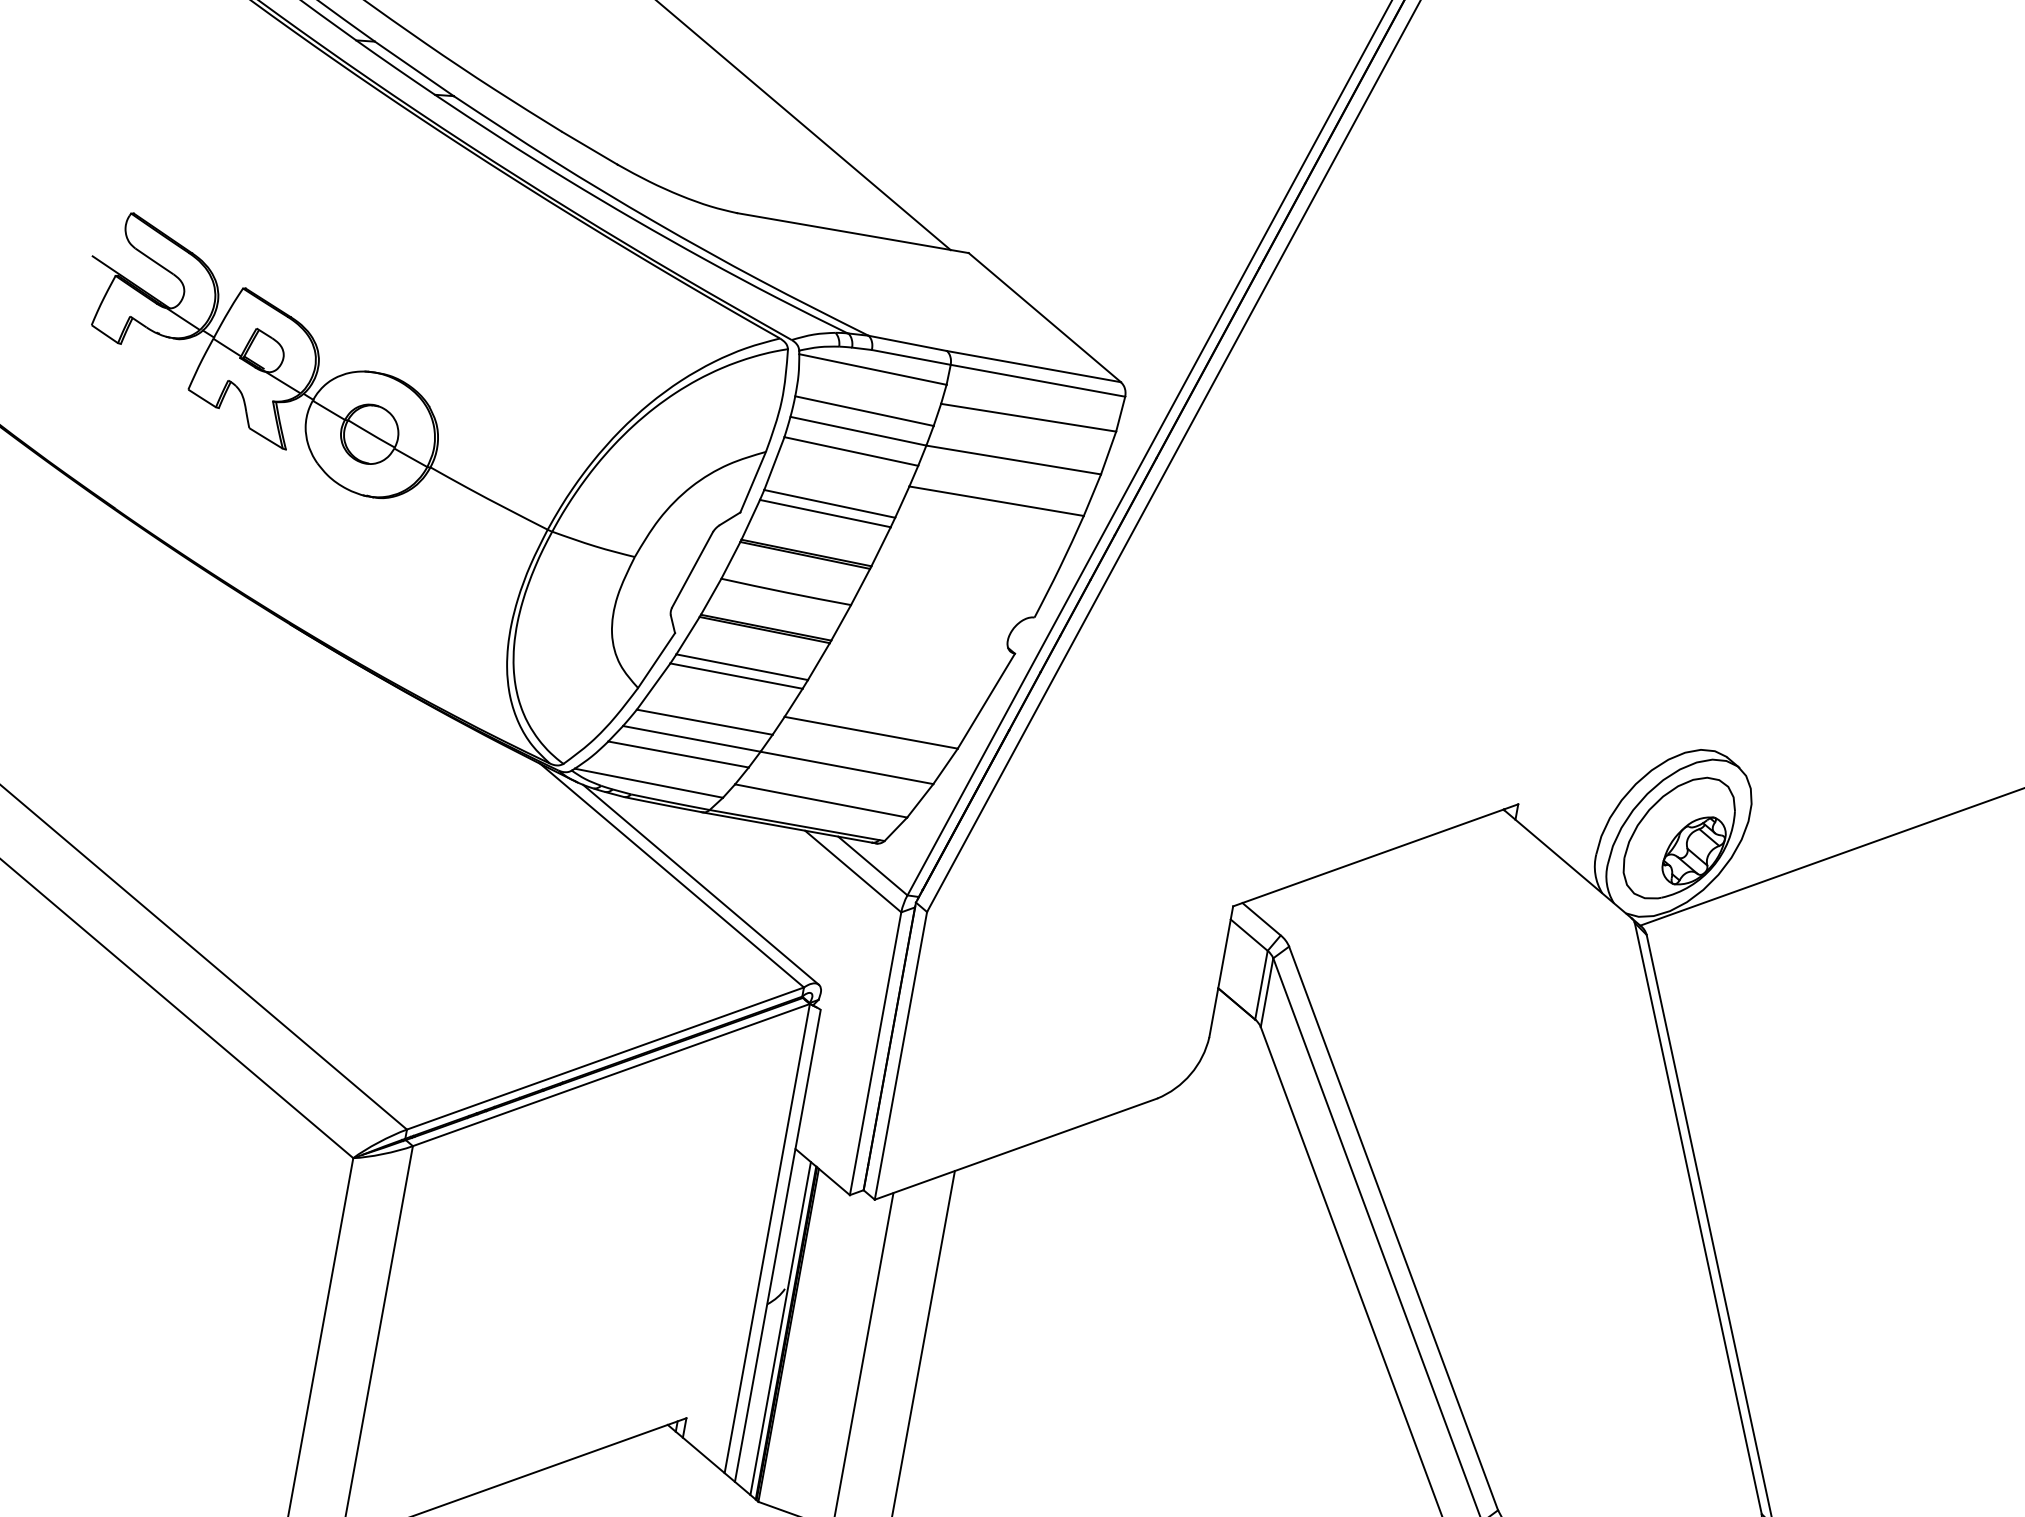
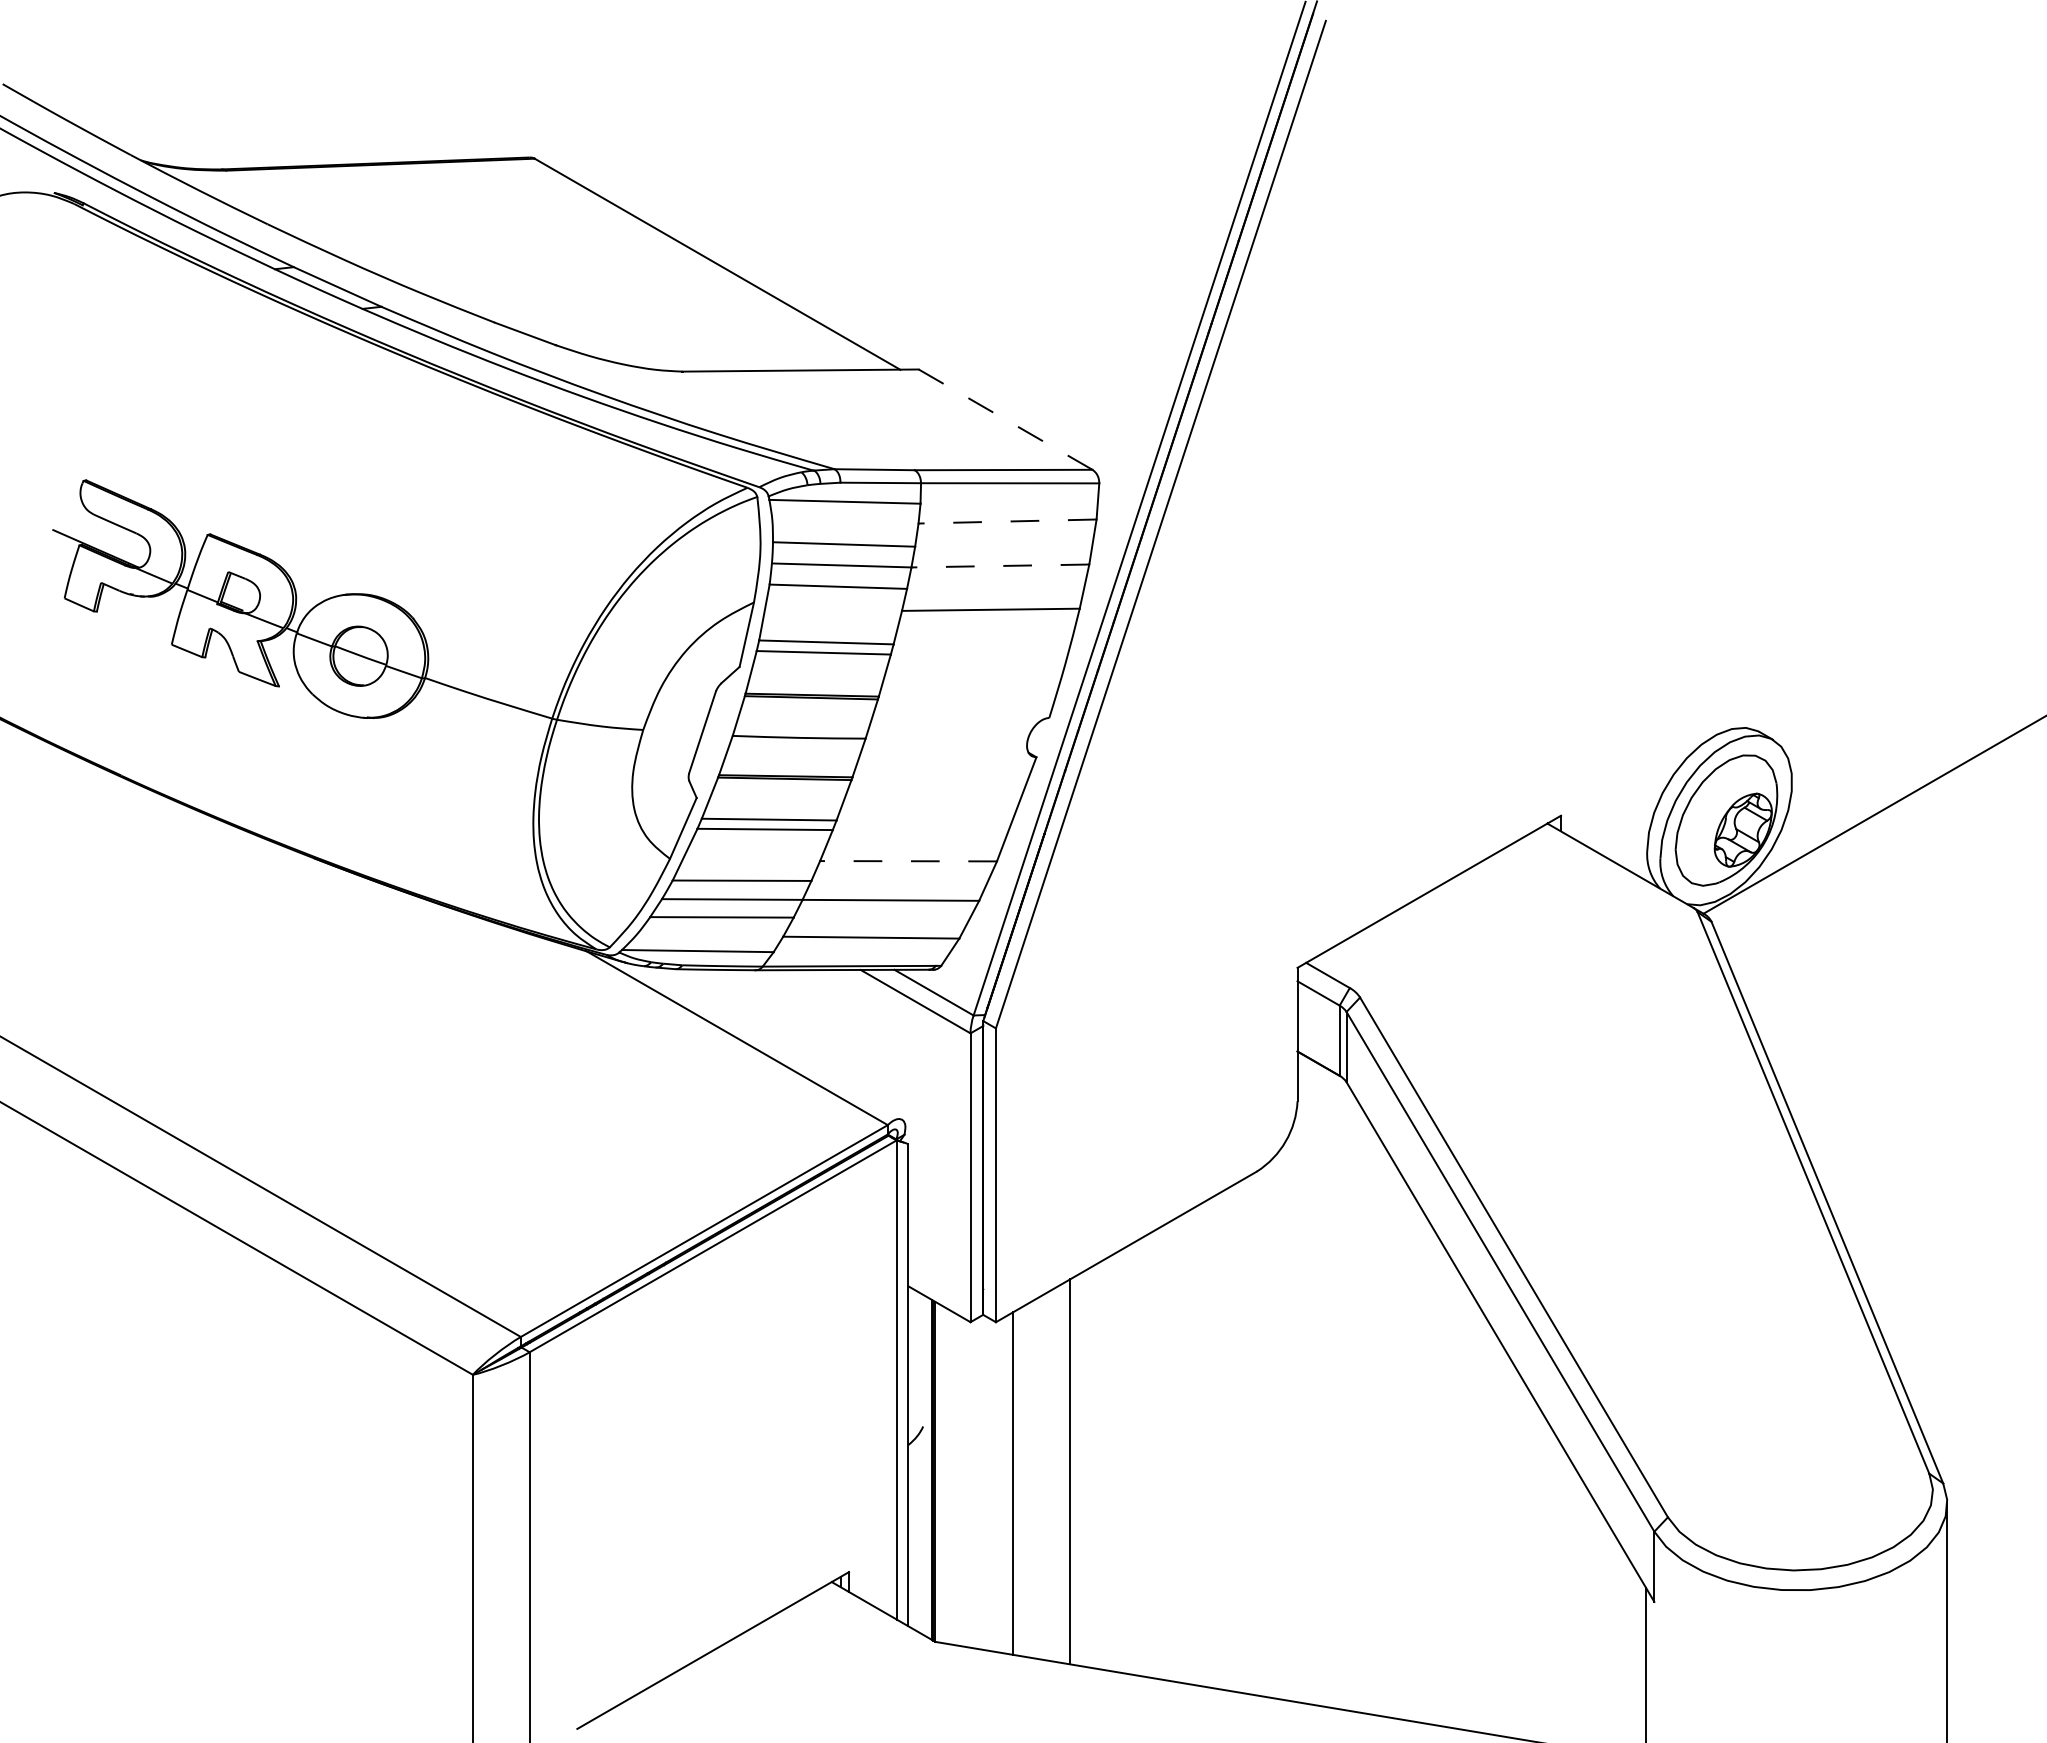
line: (1045, 317) -> (1006, 419), solid -> dashed
line: (1028, 417) -> (1007, 521), solid -> dashed
line: (1013, 459) -> (1000, 565), solid -> dashed
line: (871, 733) -> (908, 861), solid -> dashed
line: (701, 884) -> (767, 1041), removed
line: (781, 1328) -> (926, 1466), removed

